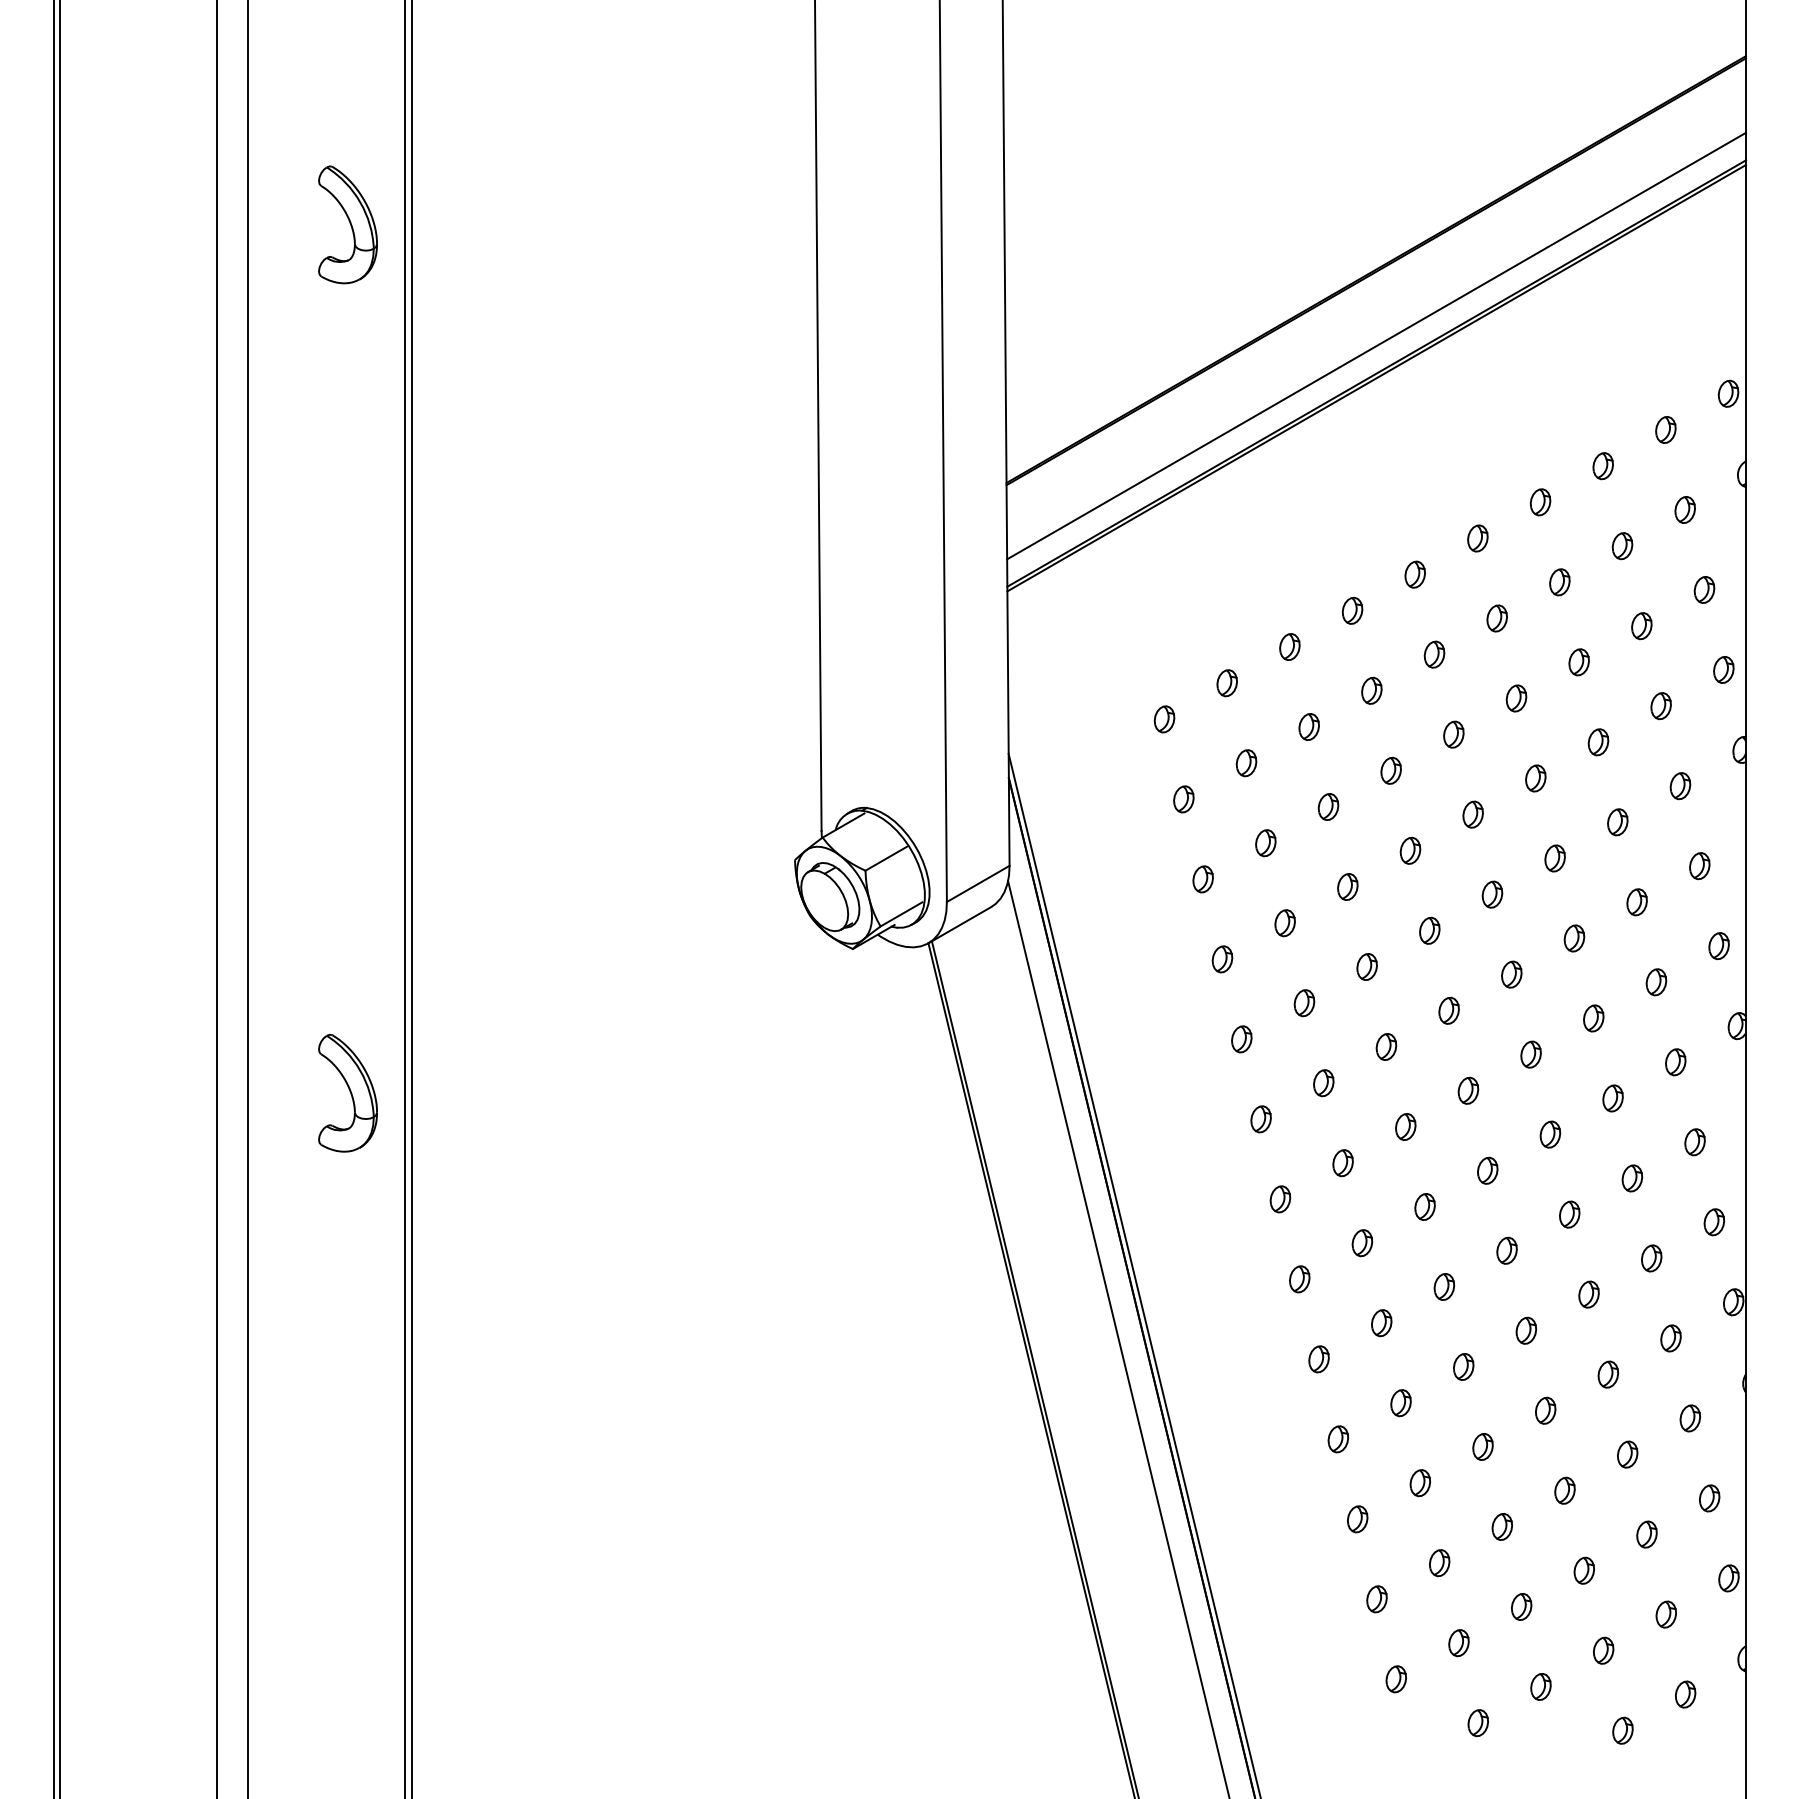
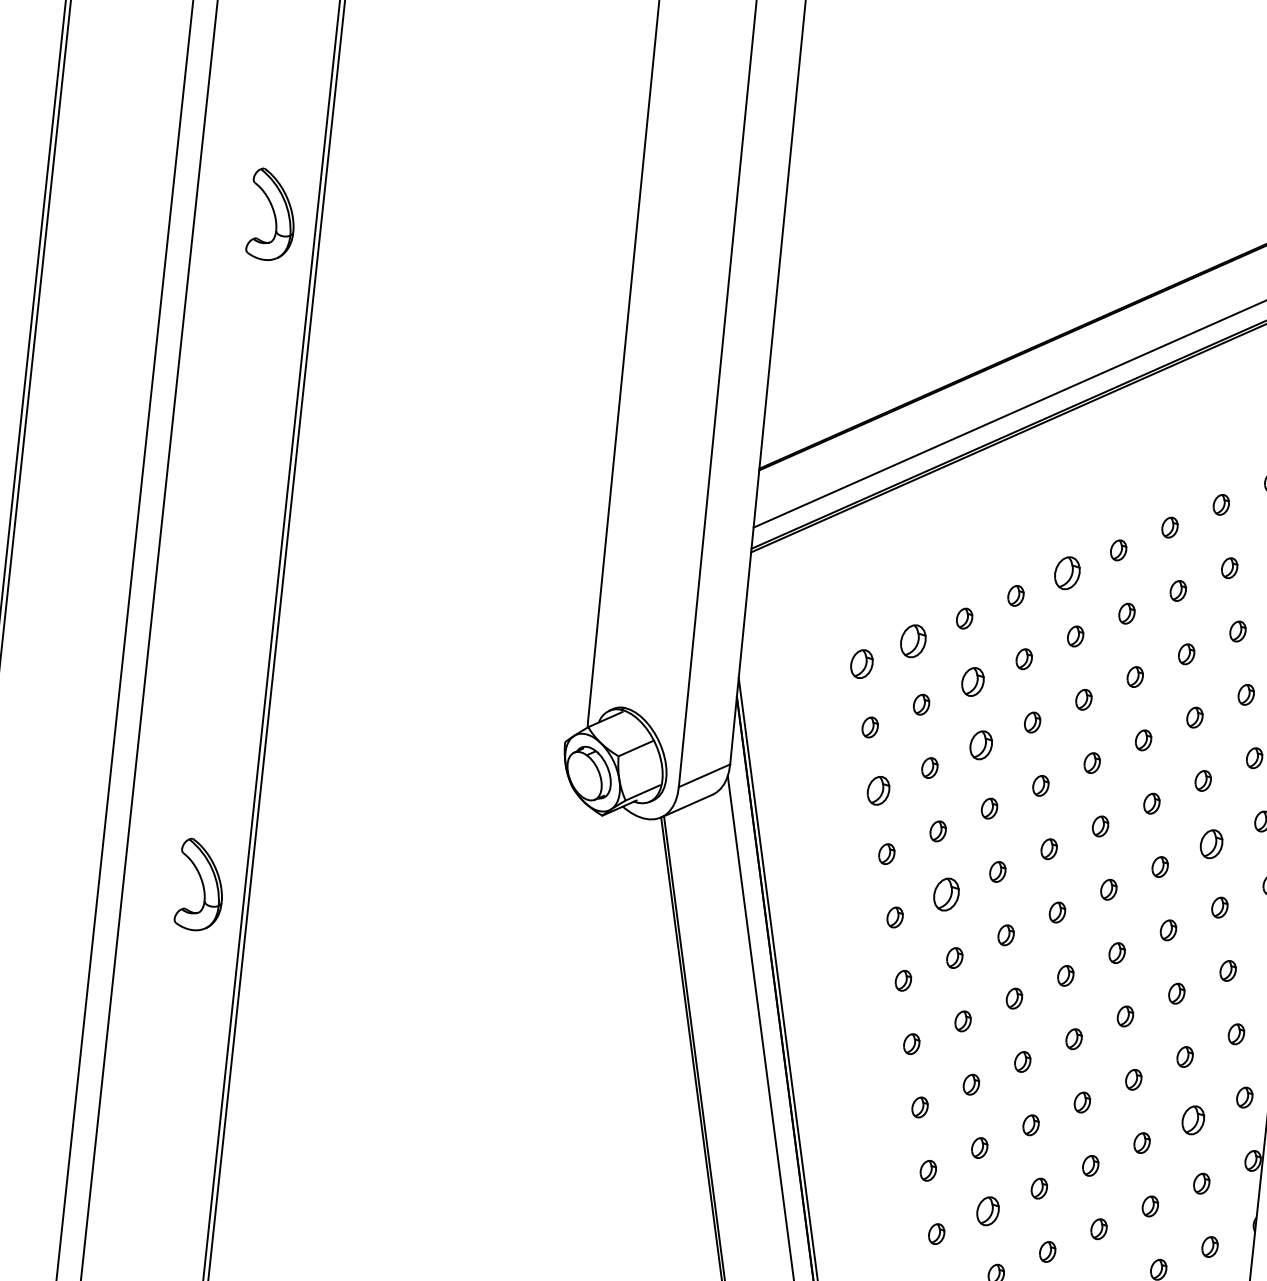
part: (1414, 574) -> (1066, 572), size x1.6
part: (1226, 683) -> (912, 641), size x1.6
part: (1164, 719) -> (861, 664), size x1.4
part: (1308, 726) -> (972, 681), size x1.4
part: (1328, 806) -> (981, 744), size x1.4
part: (1202, 879) -> (877, 790), size x1.4
part: (1636, 902) -> (1211, 844), size x1.4
part: (1304, 1003) -> (946, 894), size x1.6
part: (1651, 1258) -> (1193, 1120), size x1.4
part: (1400, 1403) -> (987, 1211), size x1.4

